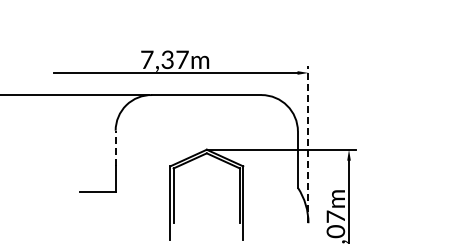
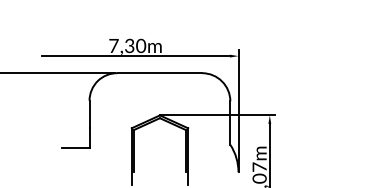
text: (182, 59) -> (141, 45), 7,37m -> 7,30m
line: (308, 144) -> (238, 111), dashed -> solid
line: (115, 148) -> (89, 114), dashed -> solid

